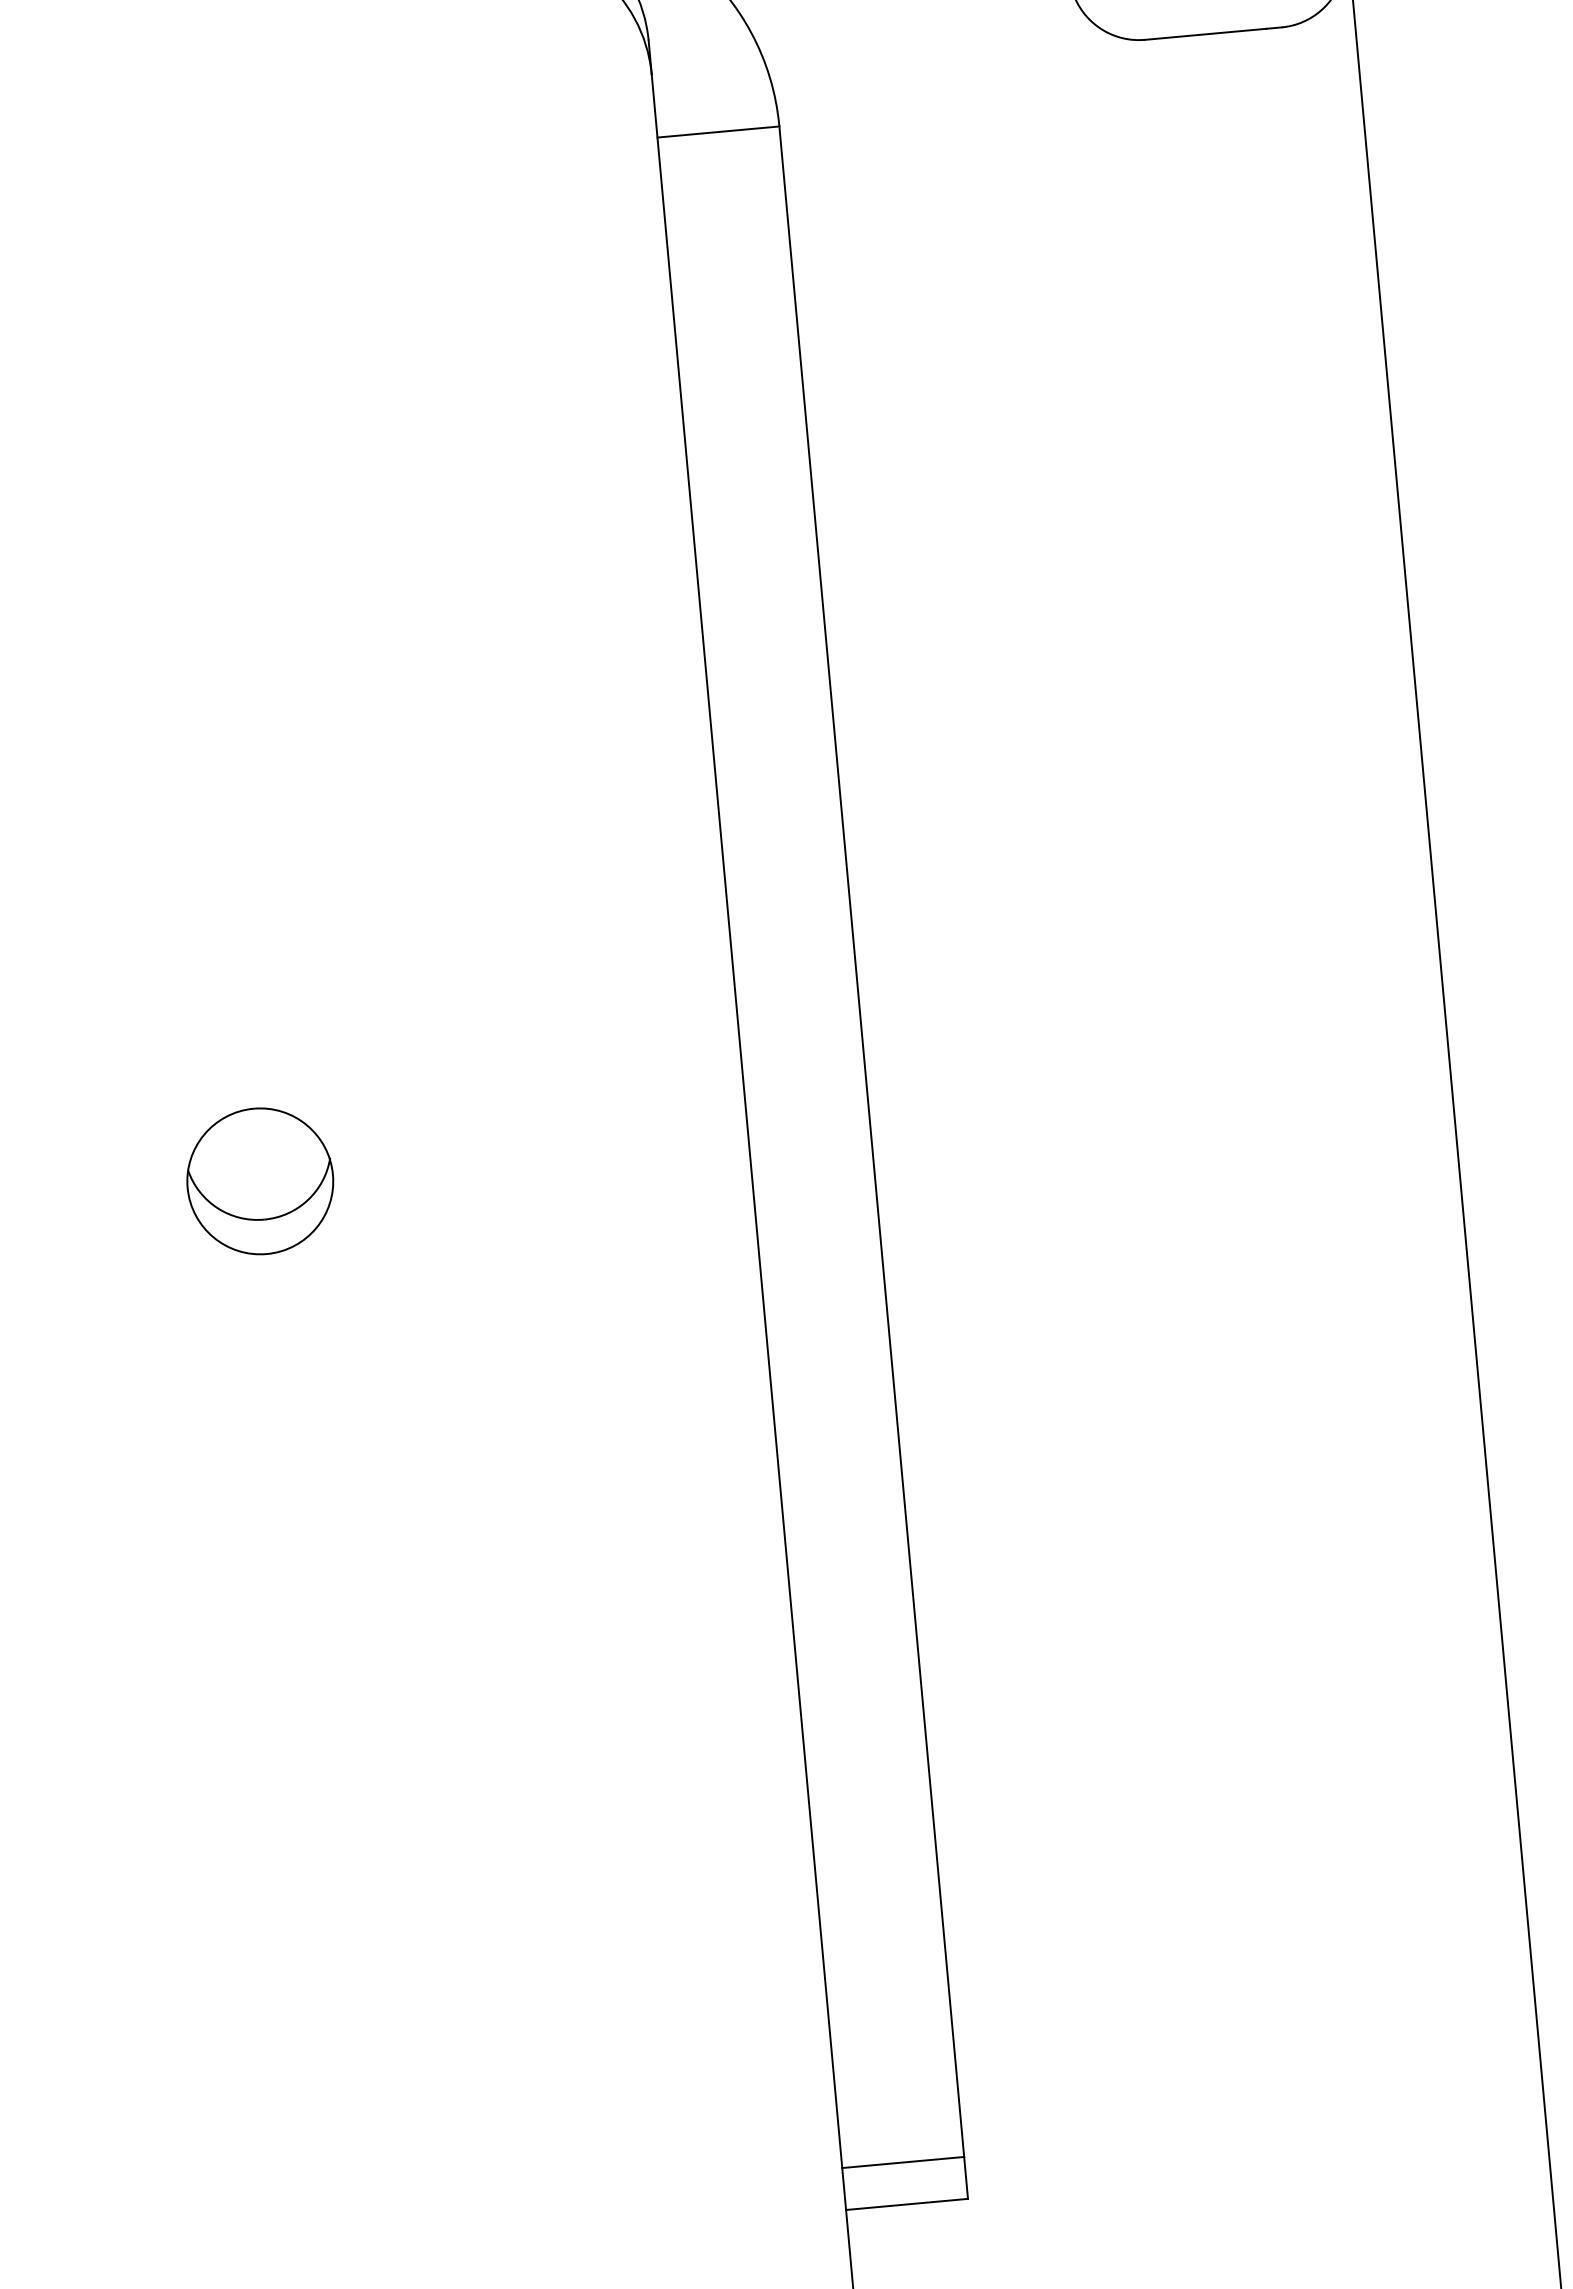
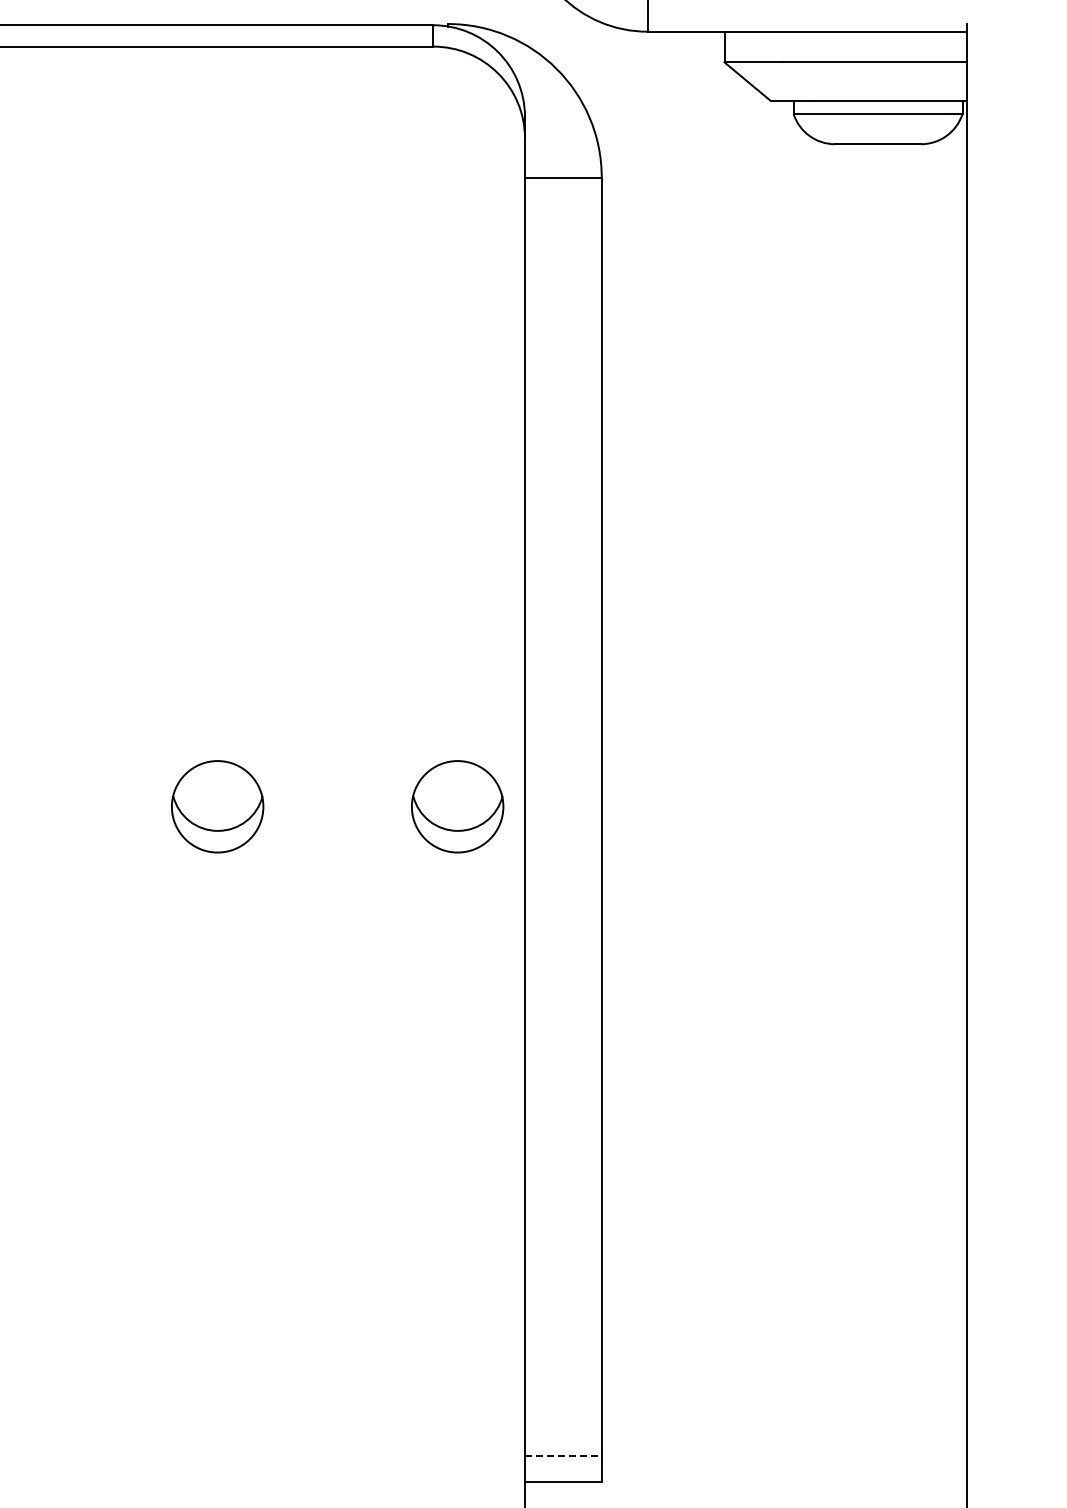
part: (641, 1146) -> (457, 806), added
line: (903, 2163) -> (563, 1456), solid -> dashed

